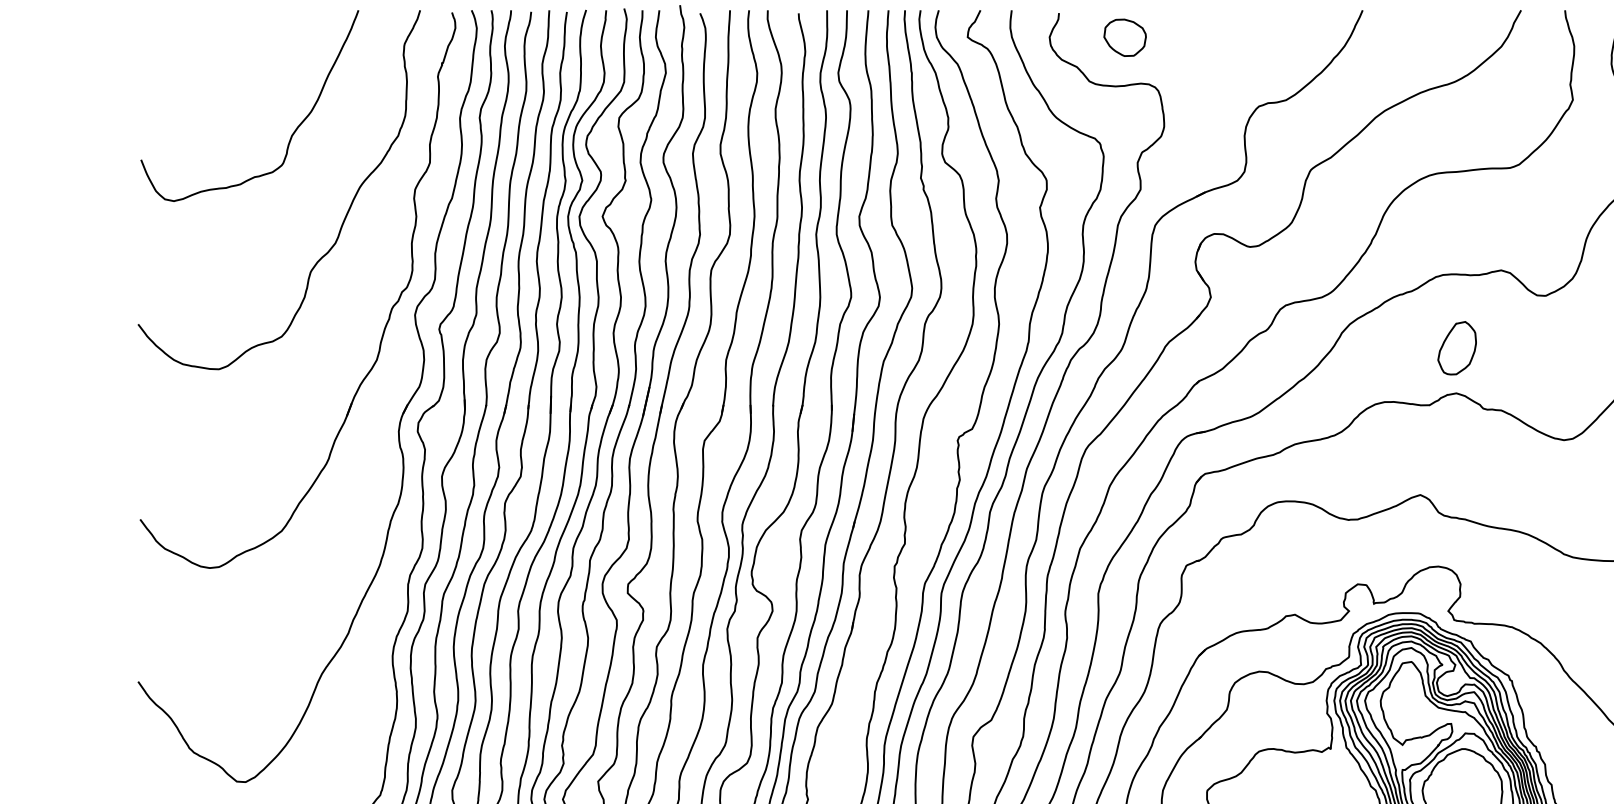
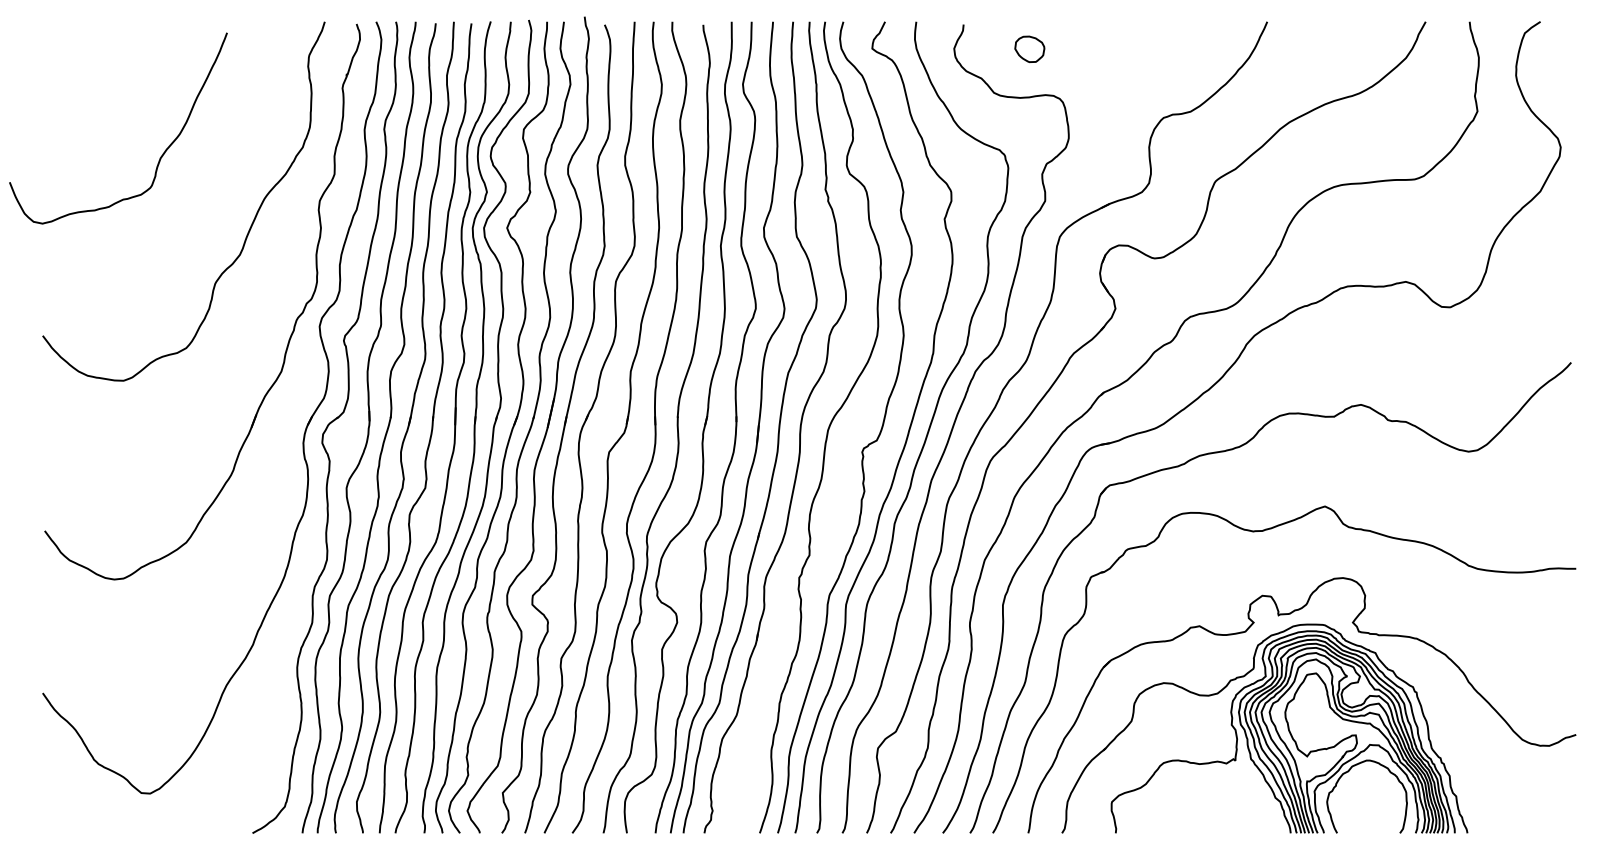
part: (1124, 38) -> (1029, 49), size x0.7
curve: (291, 134) -> (160, 156), moved
part: (1456, 348) -> (1361, 359), removed

